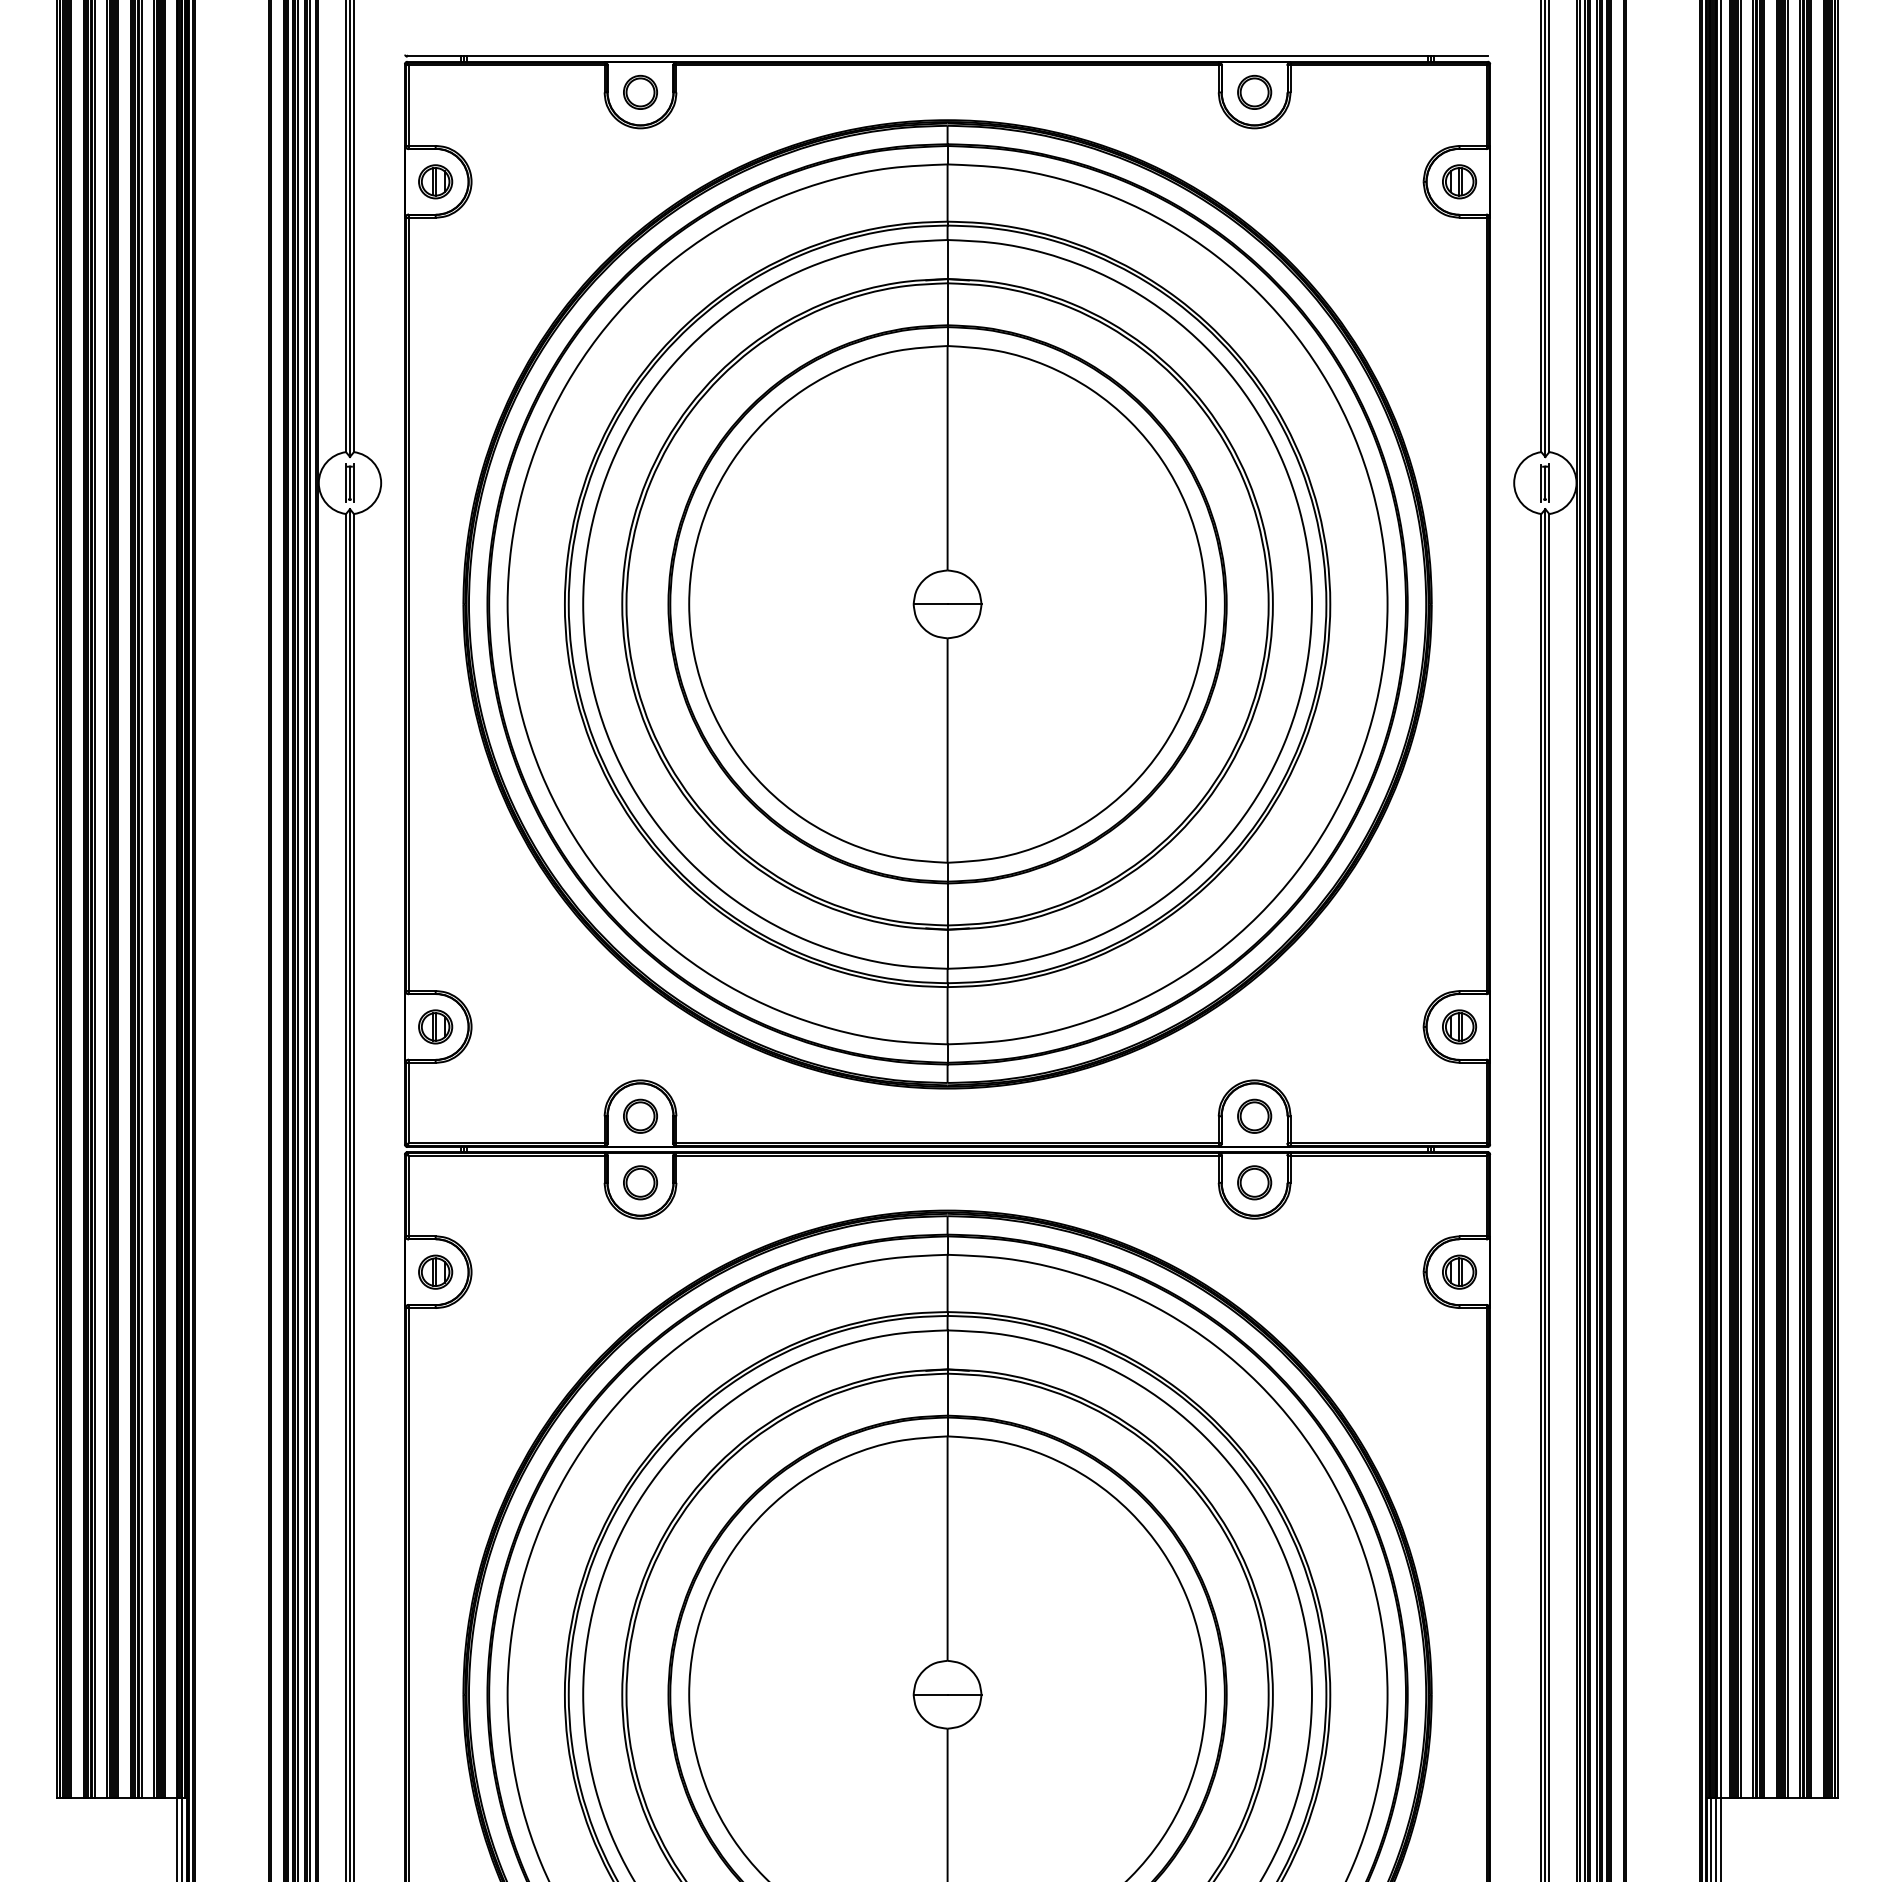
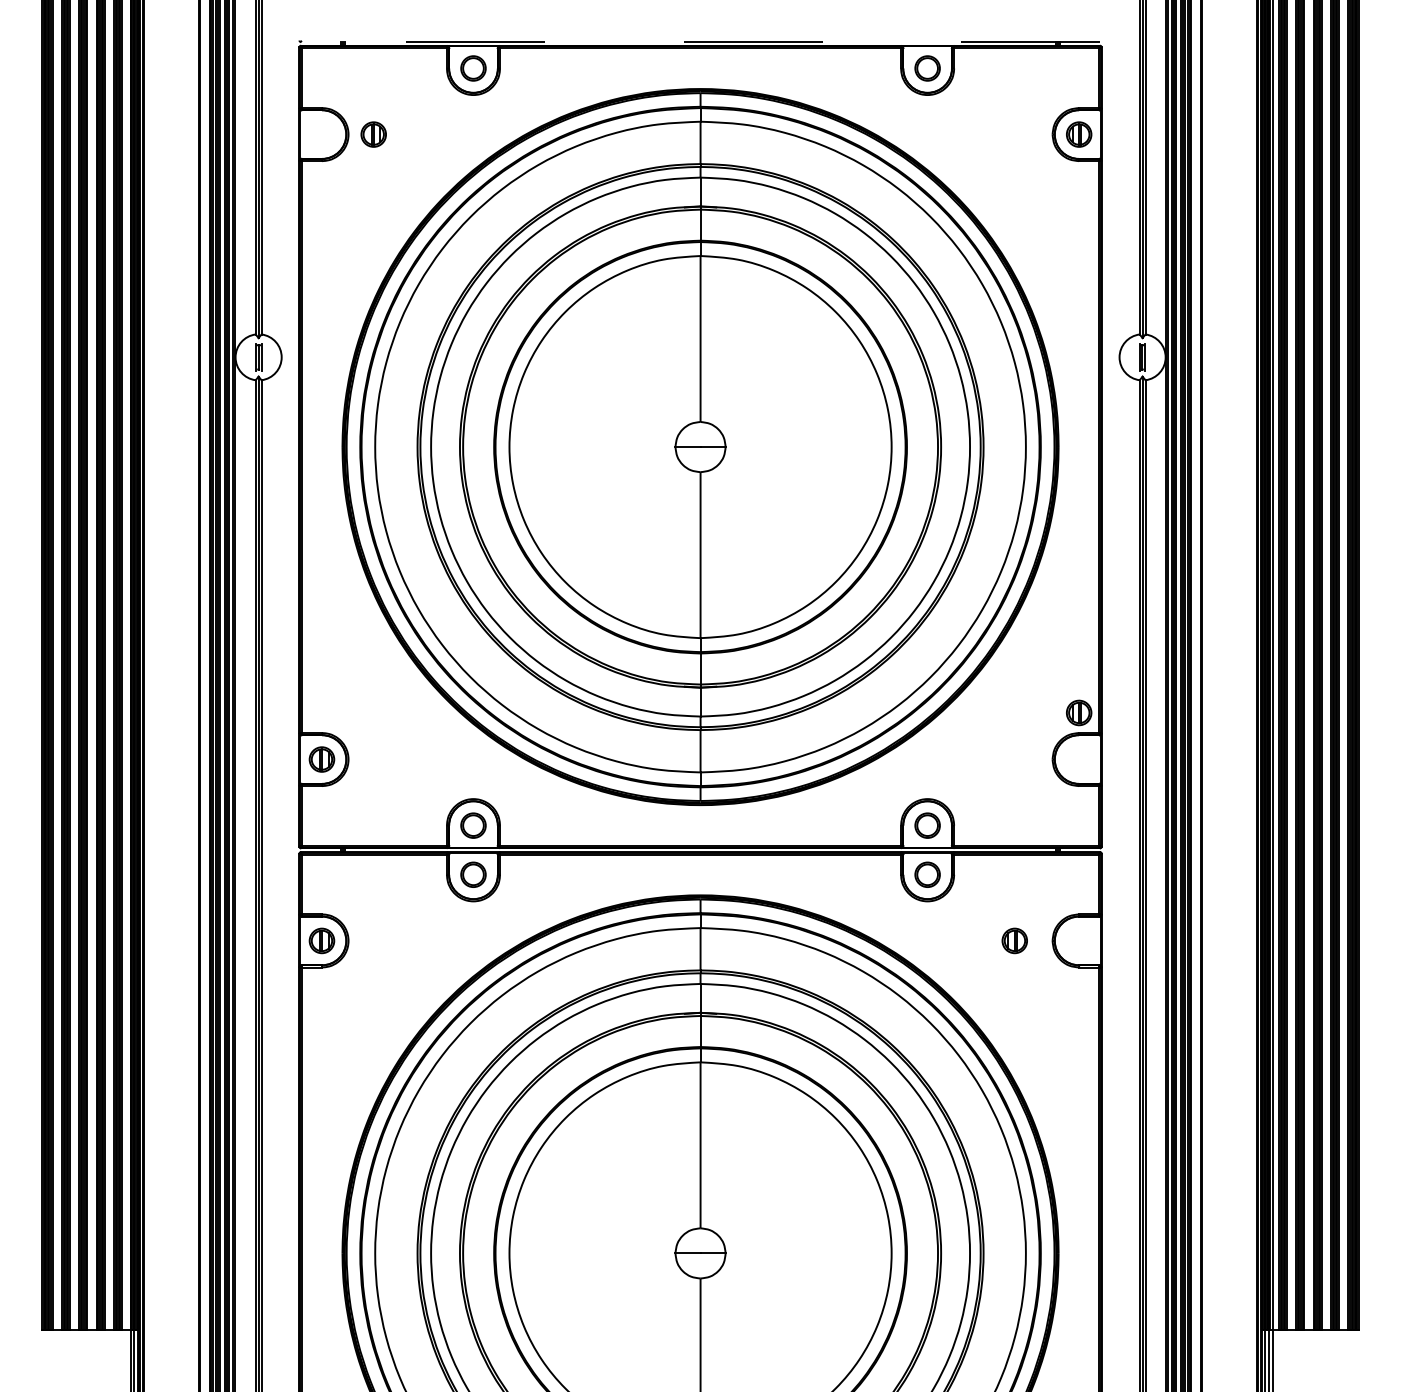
line: (947, 56) -> (700, 41), solid -> dashed
part: (435, 181) -> (373, 134), moved
part: (1459, 1026) -> (1079, 712), moved
part: (1459, 1271) -> (1014, 940), moved

